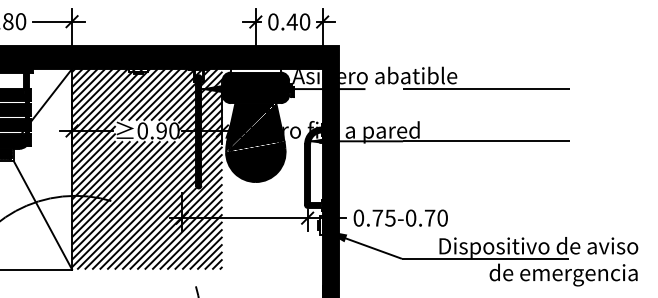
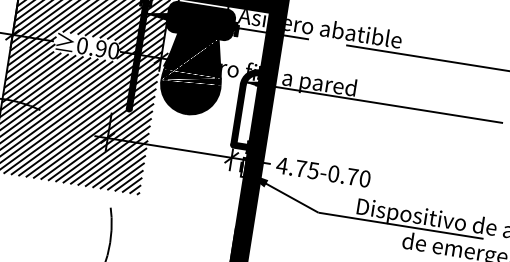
text: (358, 217) -> (282, 165), 0.75-0.70 -> 4.75-0.70

